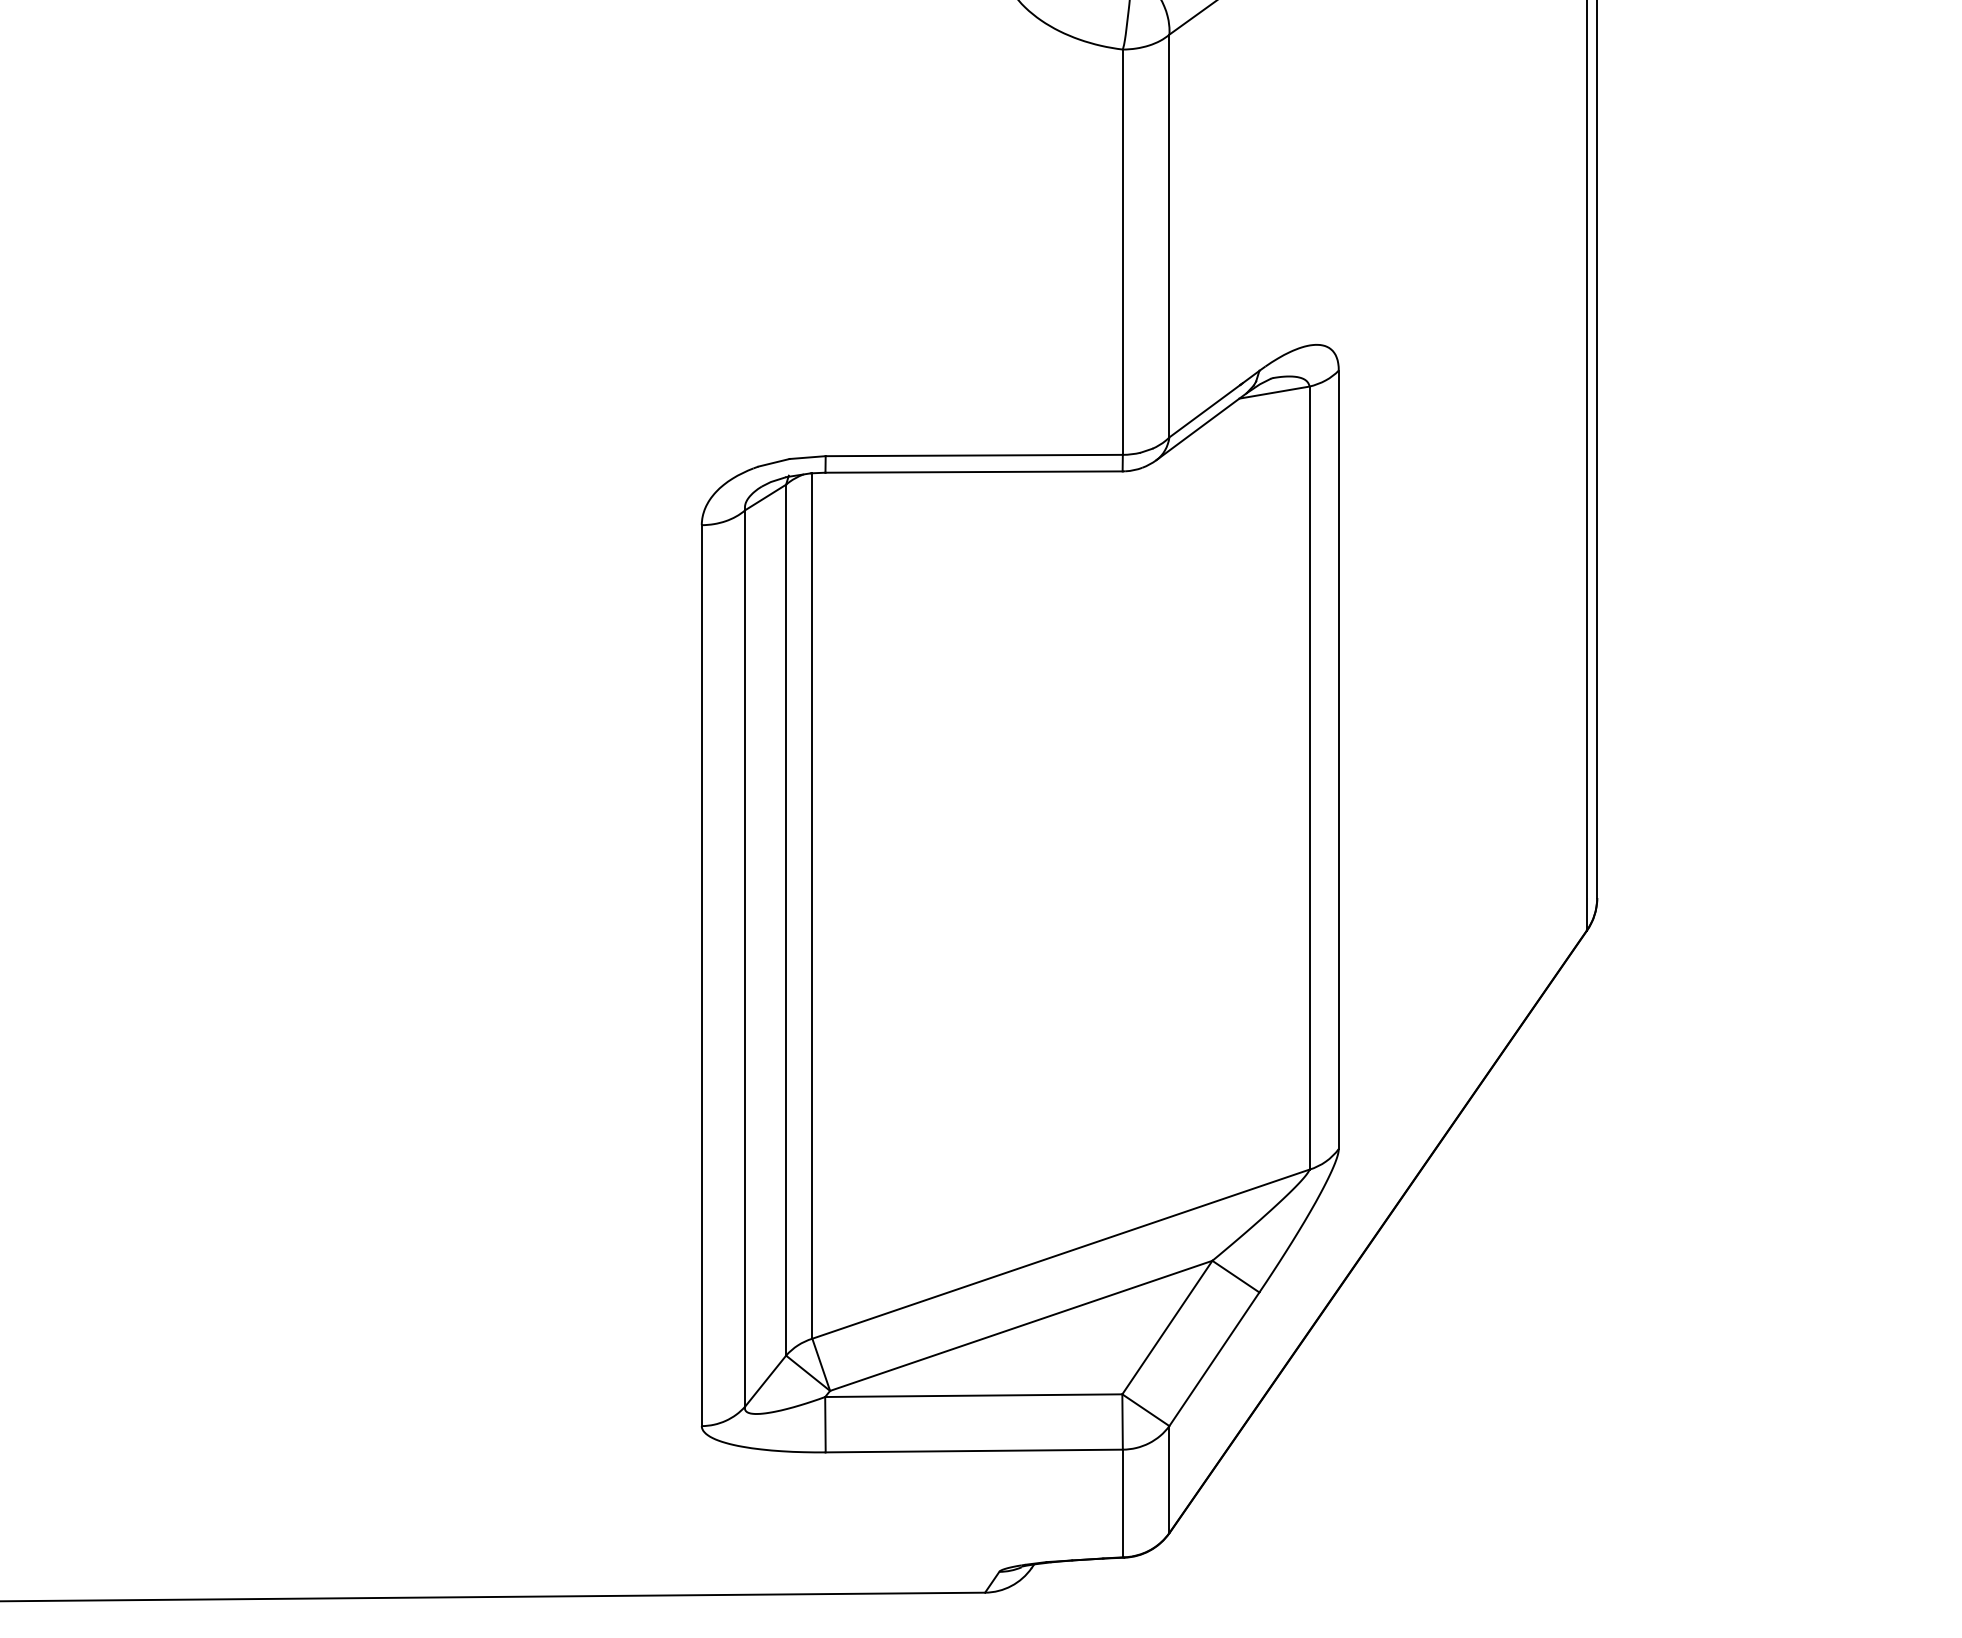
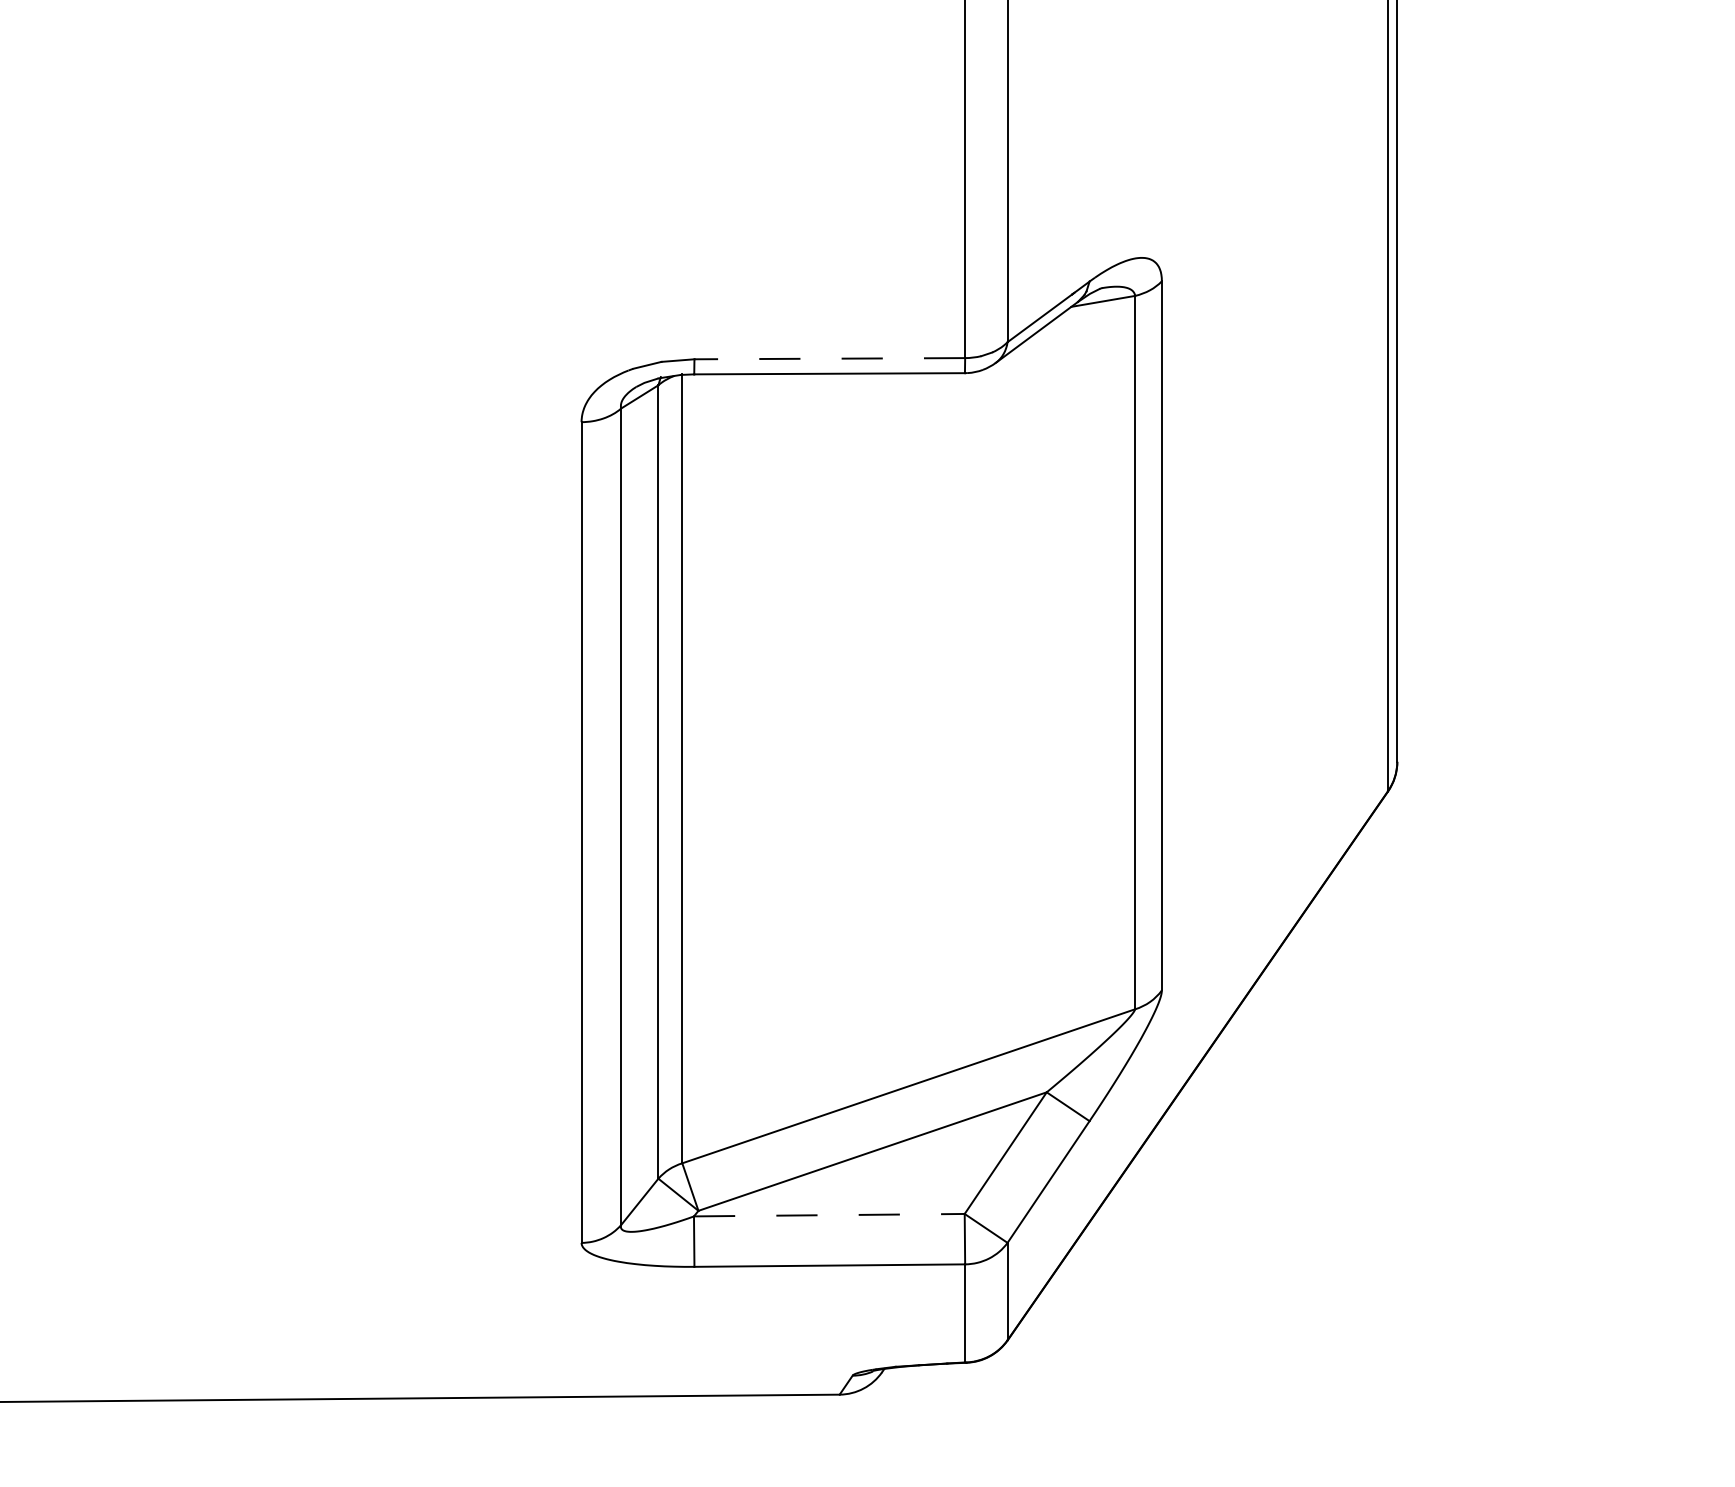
line: (974, 455) -> (830, 358), solid -> dashed
line: (973, 1395) -> (829, 1215), solid -> dashed

